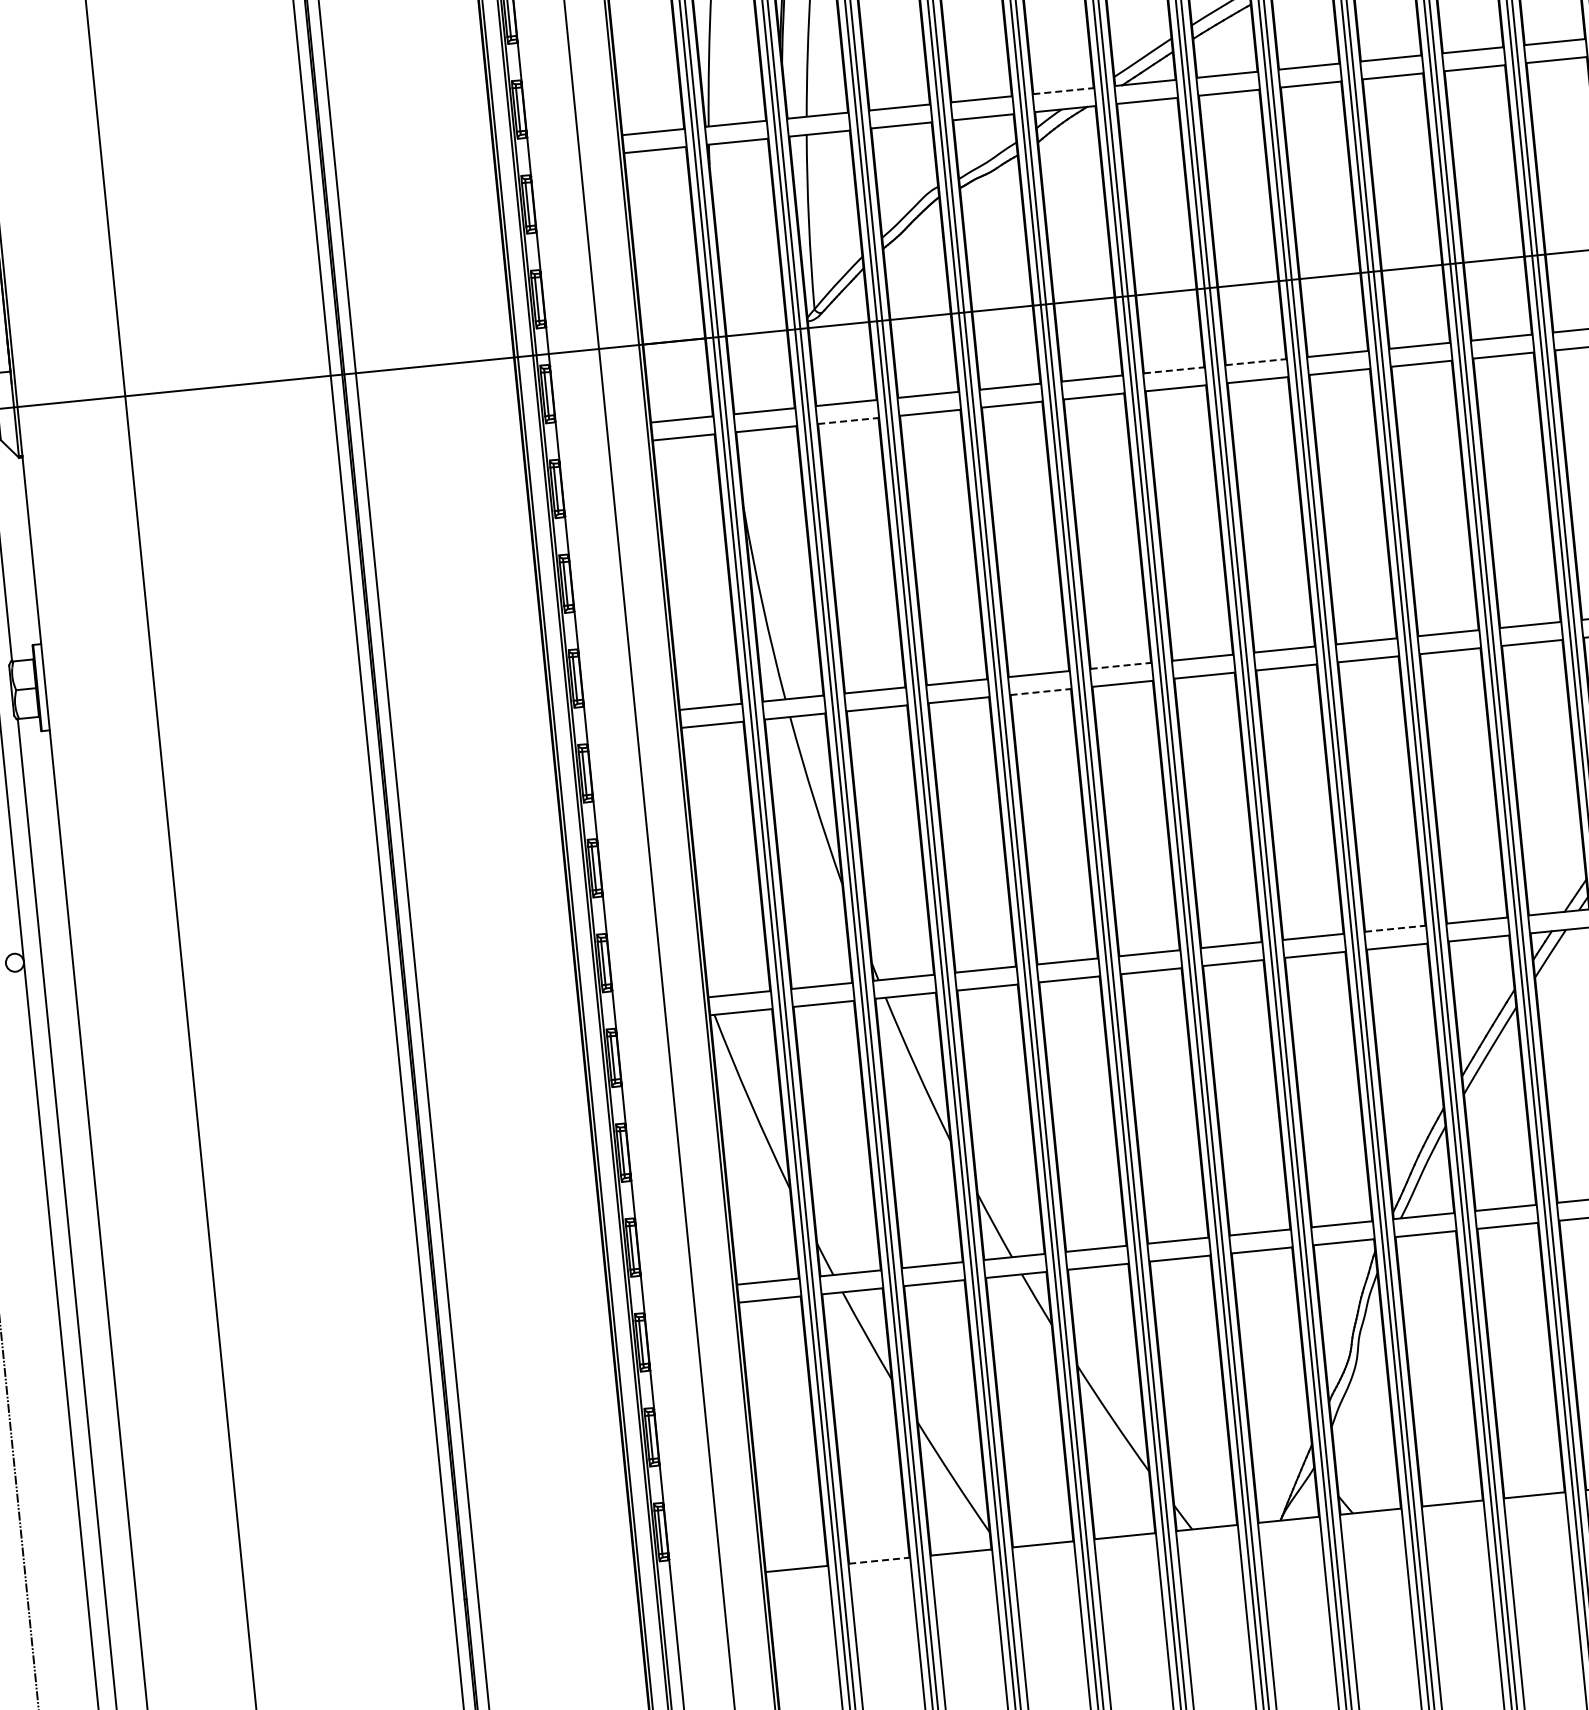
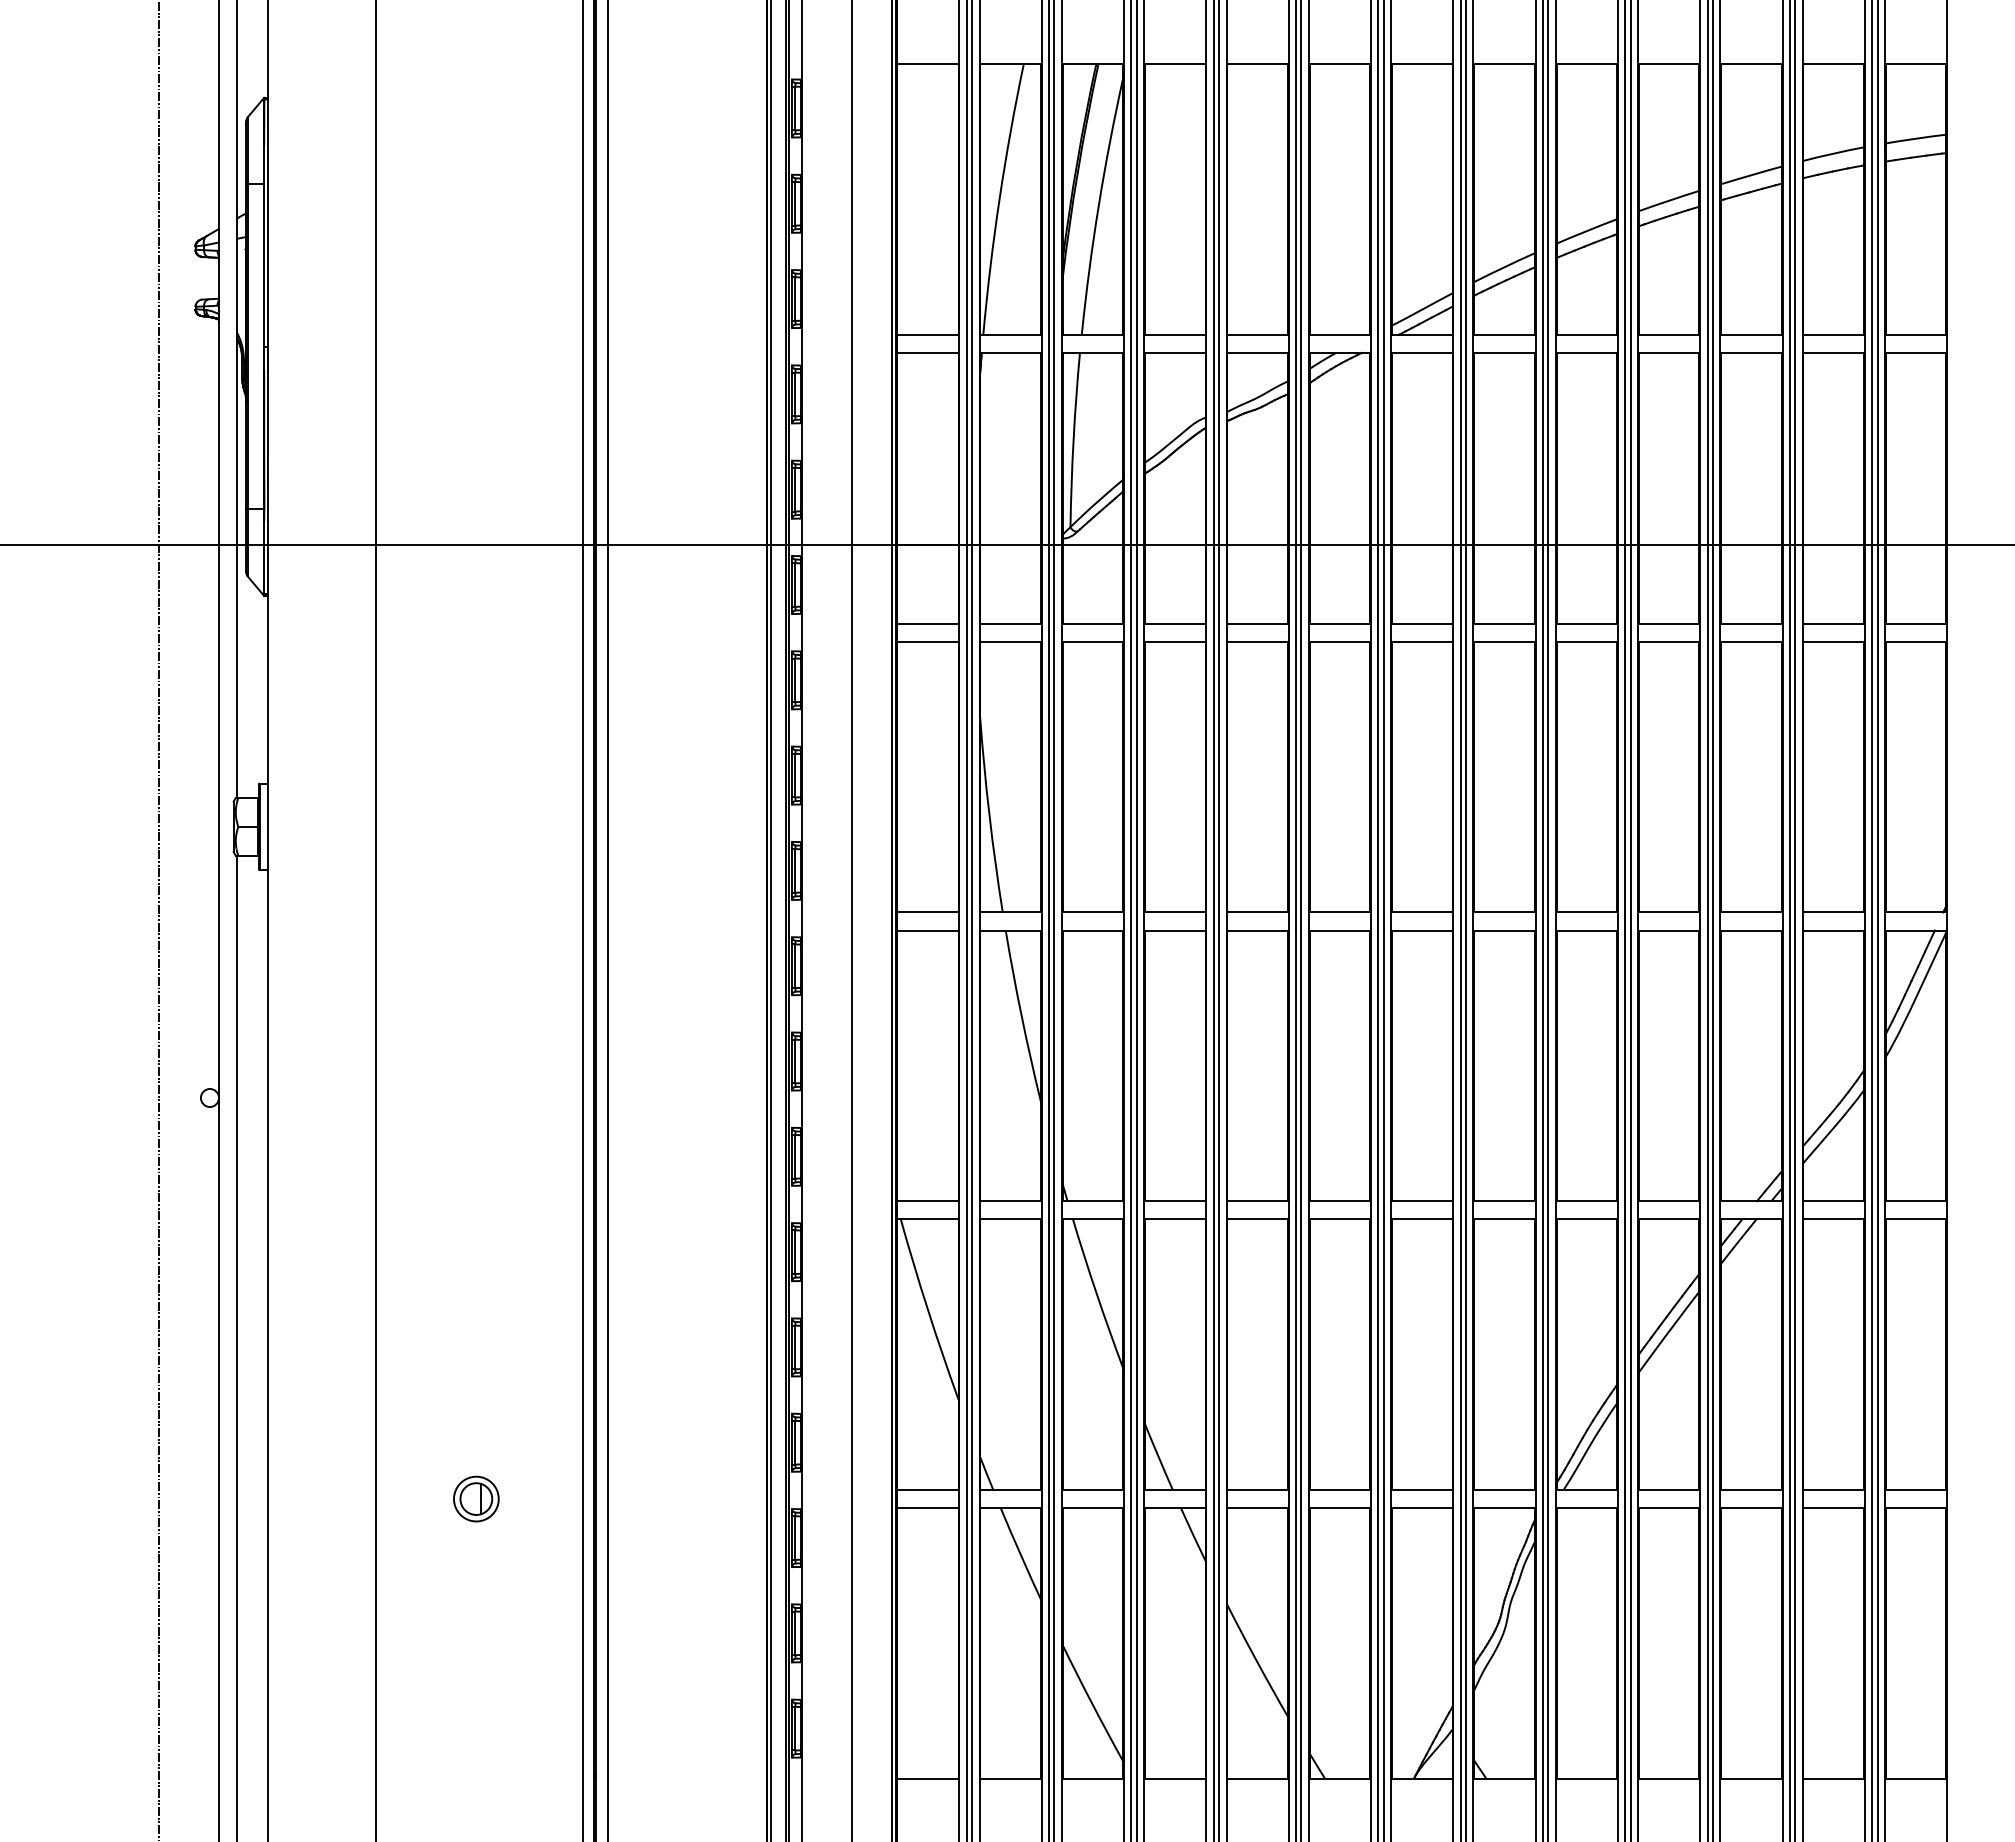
line: (1064, 90) -> (1340, 334), dashed -> solid
line: (1256, 361) -> (1505, 623), dashed -> solid
line: (1174, 370) -> (1422, 623), dashed -> solid
line: (848, 420) -> (1093, 641), dashed -> solid
line: (1121, 665) -> (1340, 912), dashed -> solid
line: (1041, 691) -> (1258, 930), dashed -> solid
line: (1395, 928) -> (1587, 1201), dashed -> solid
part: (319, 1334) -> (476, 1498), added
line: (880, 1560) -> (1011, 1778), dashed -> solid

